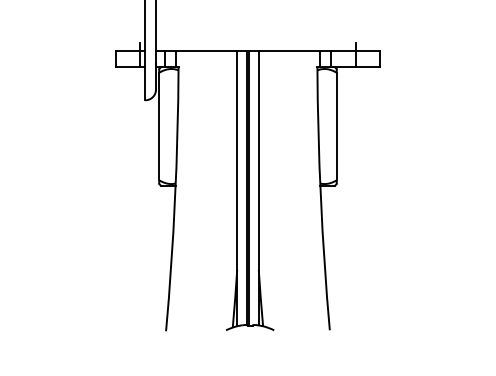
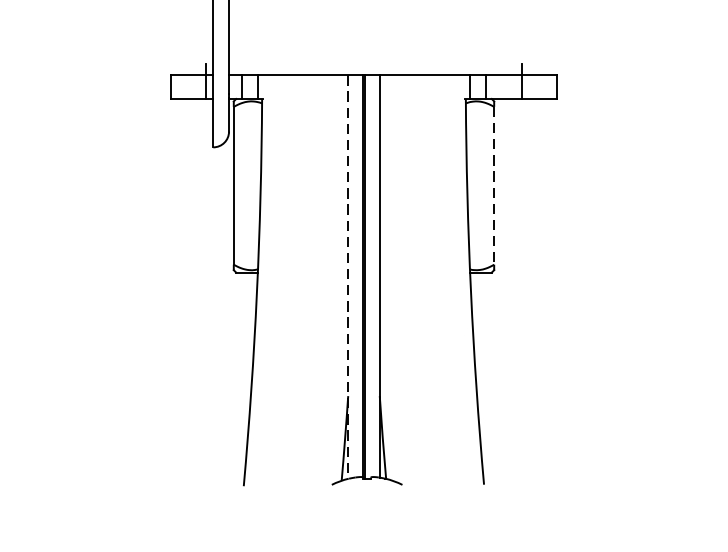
line: (336, 126) -> (493, 185), solid -> dashed
line: (237, 188) -> (348, 276), solid -> dashed

